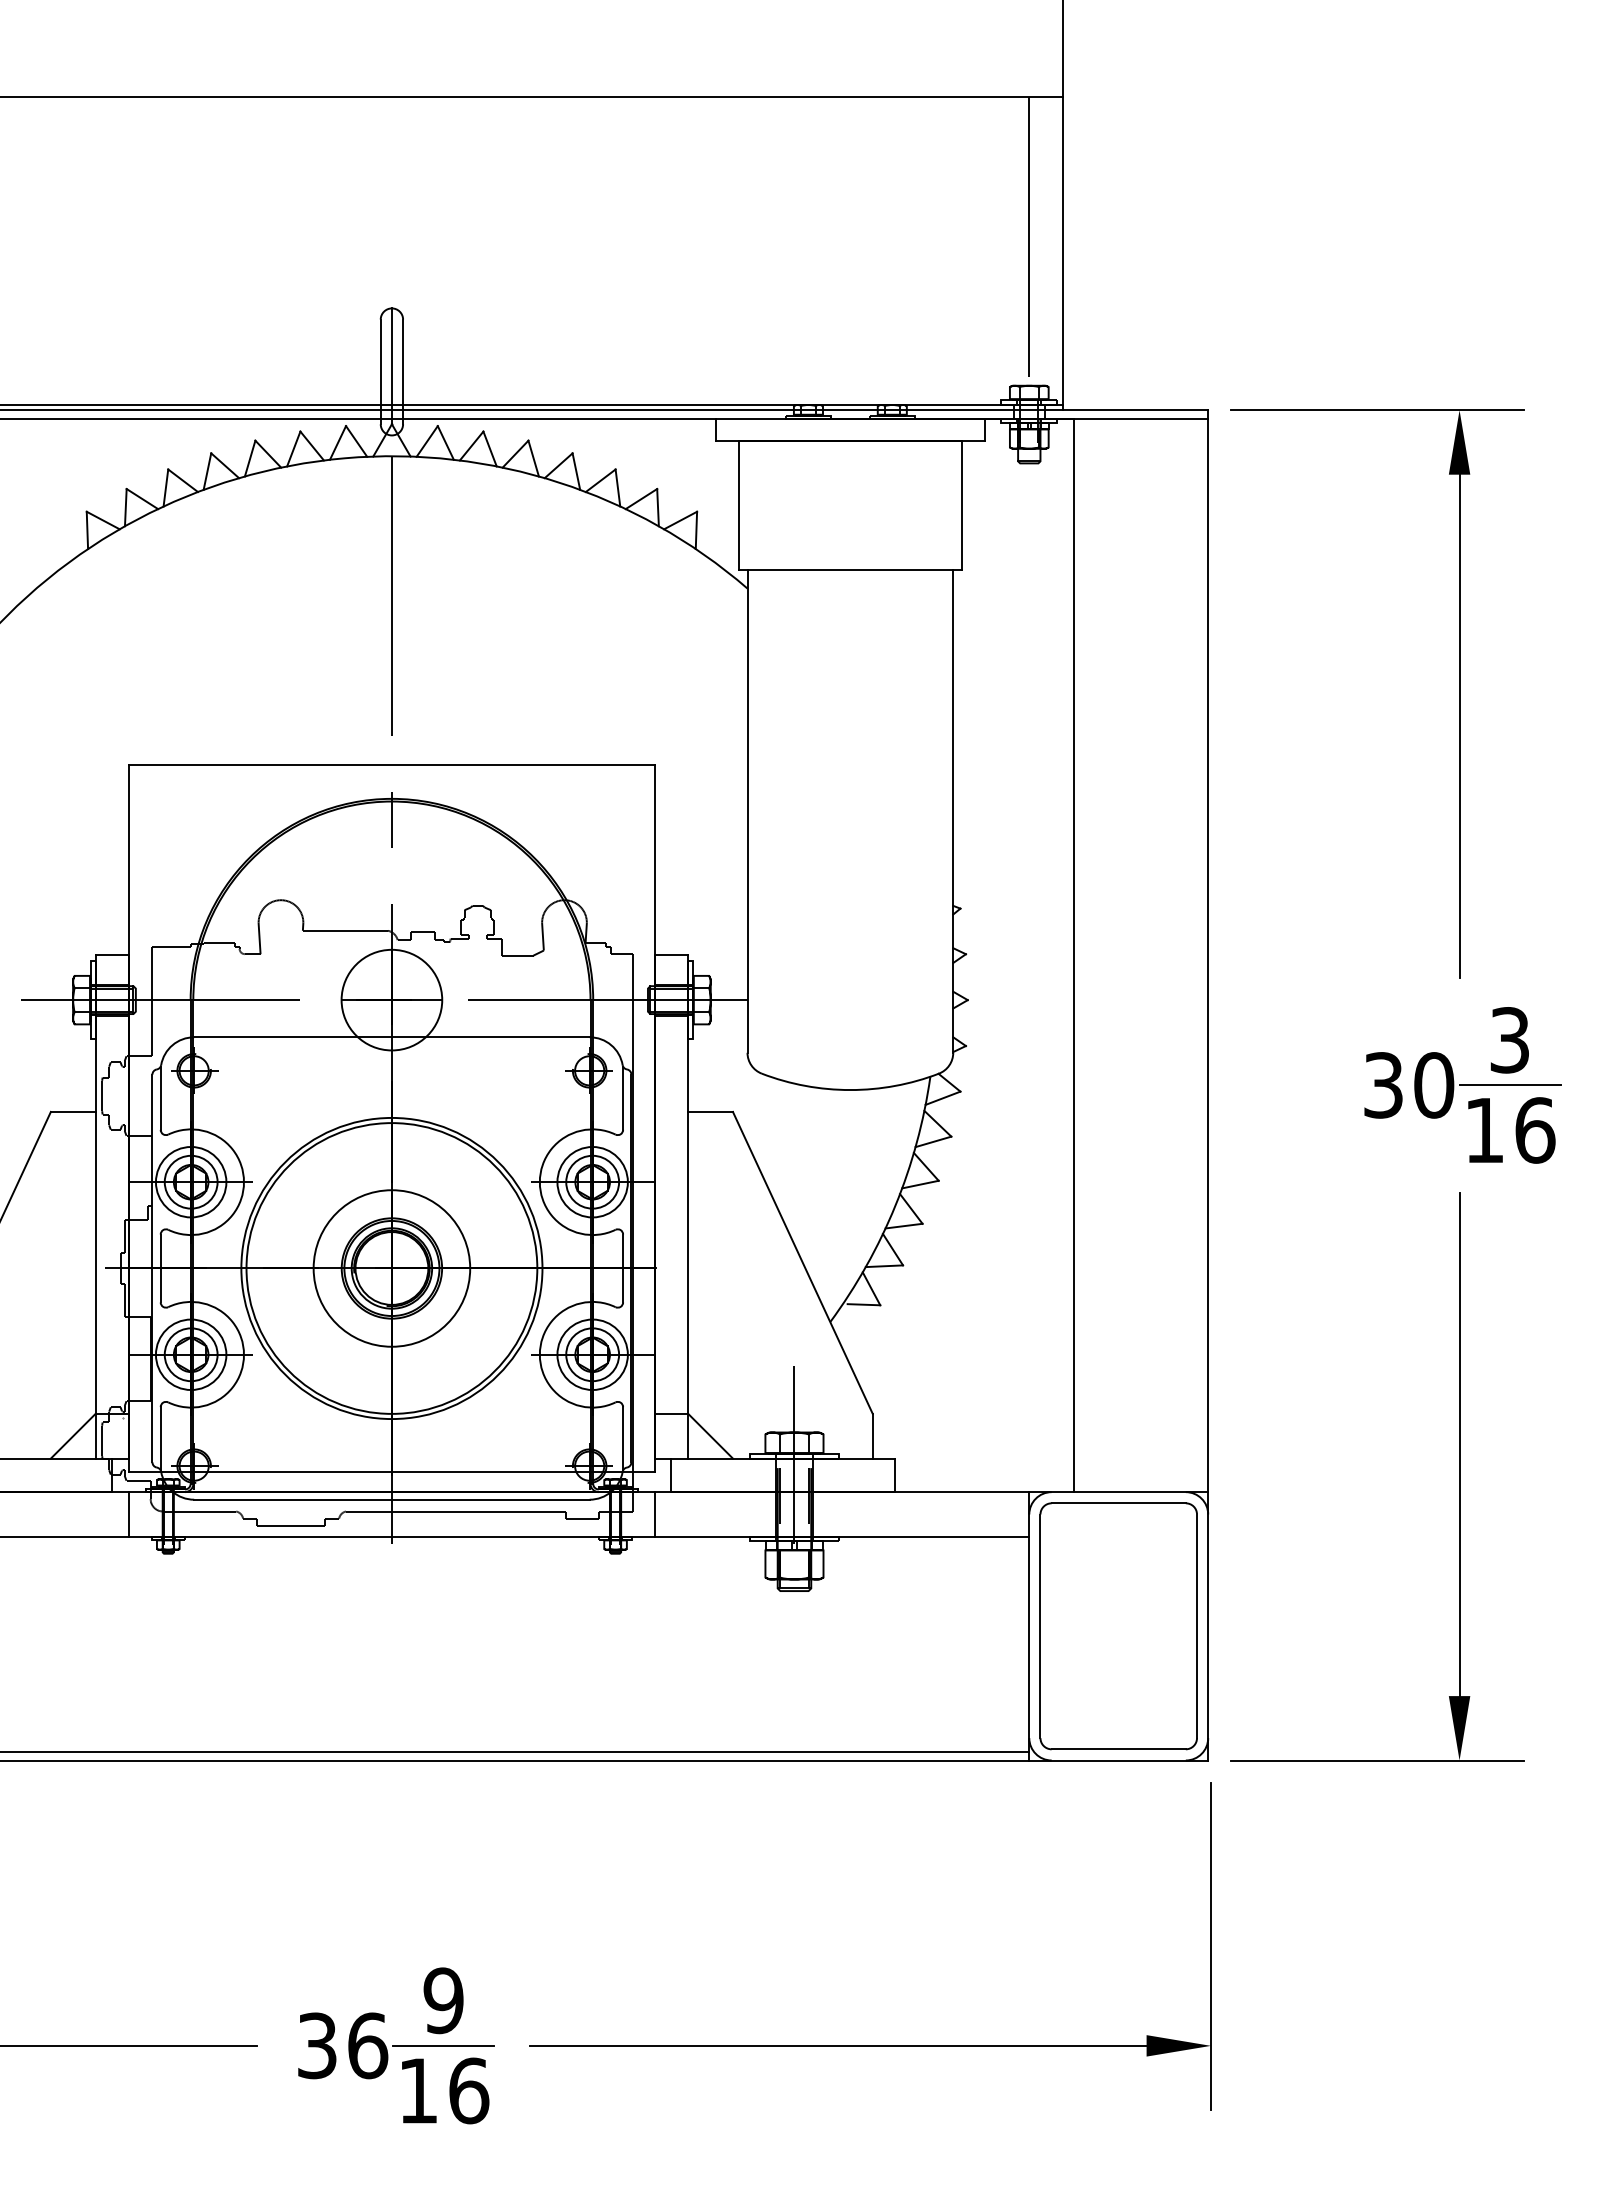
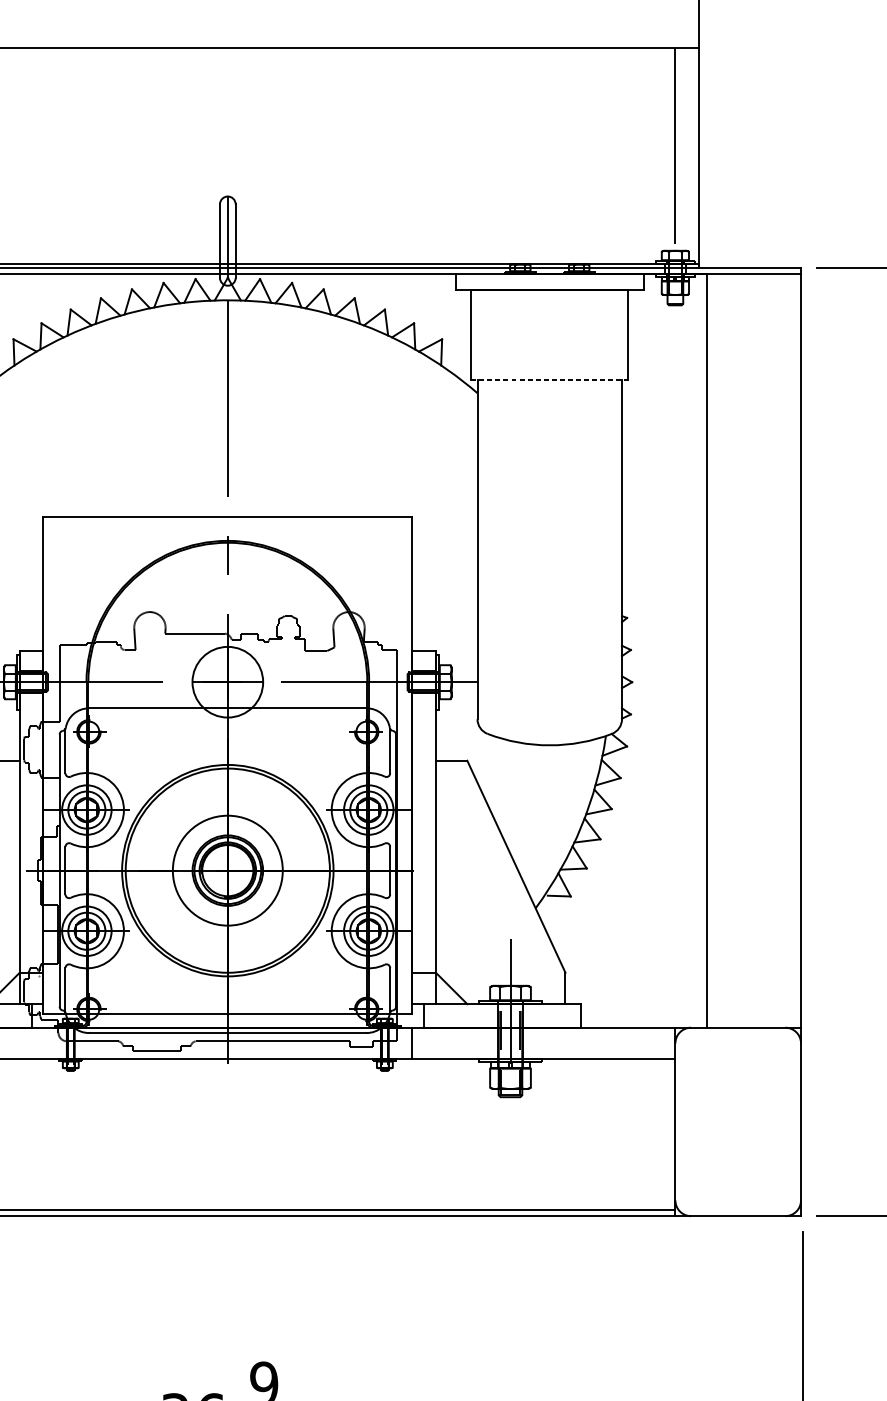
line: (850, 569) -> (549, 379), solid -> dashed
line: (129, 1514) -> (43, 1043), removed
part: (1118, 1626) -> (738, 1122), removed

